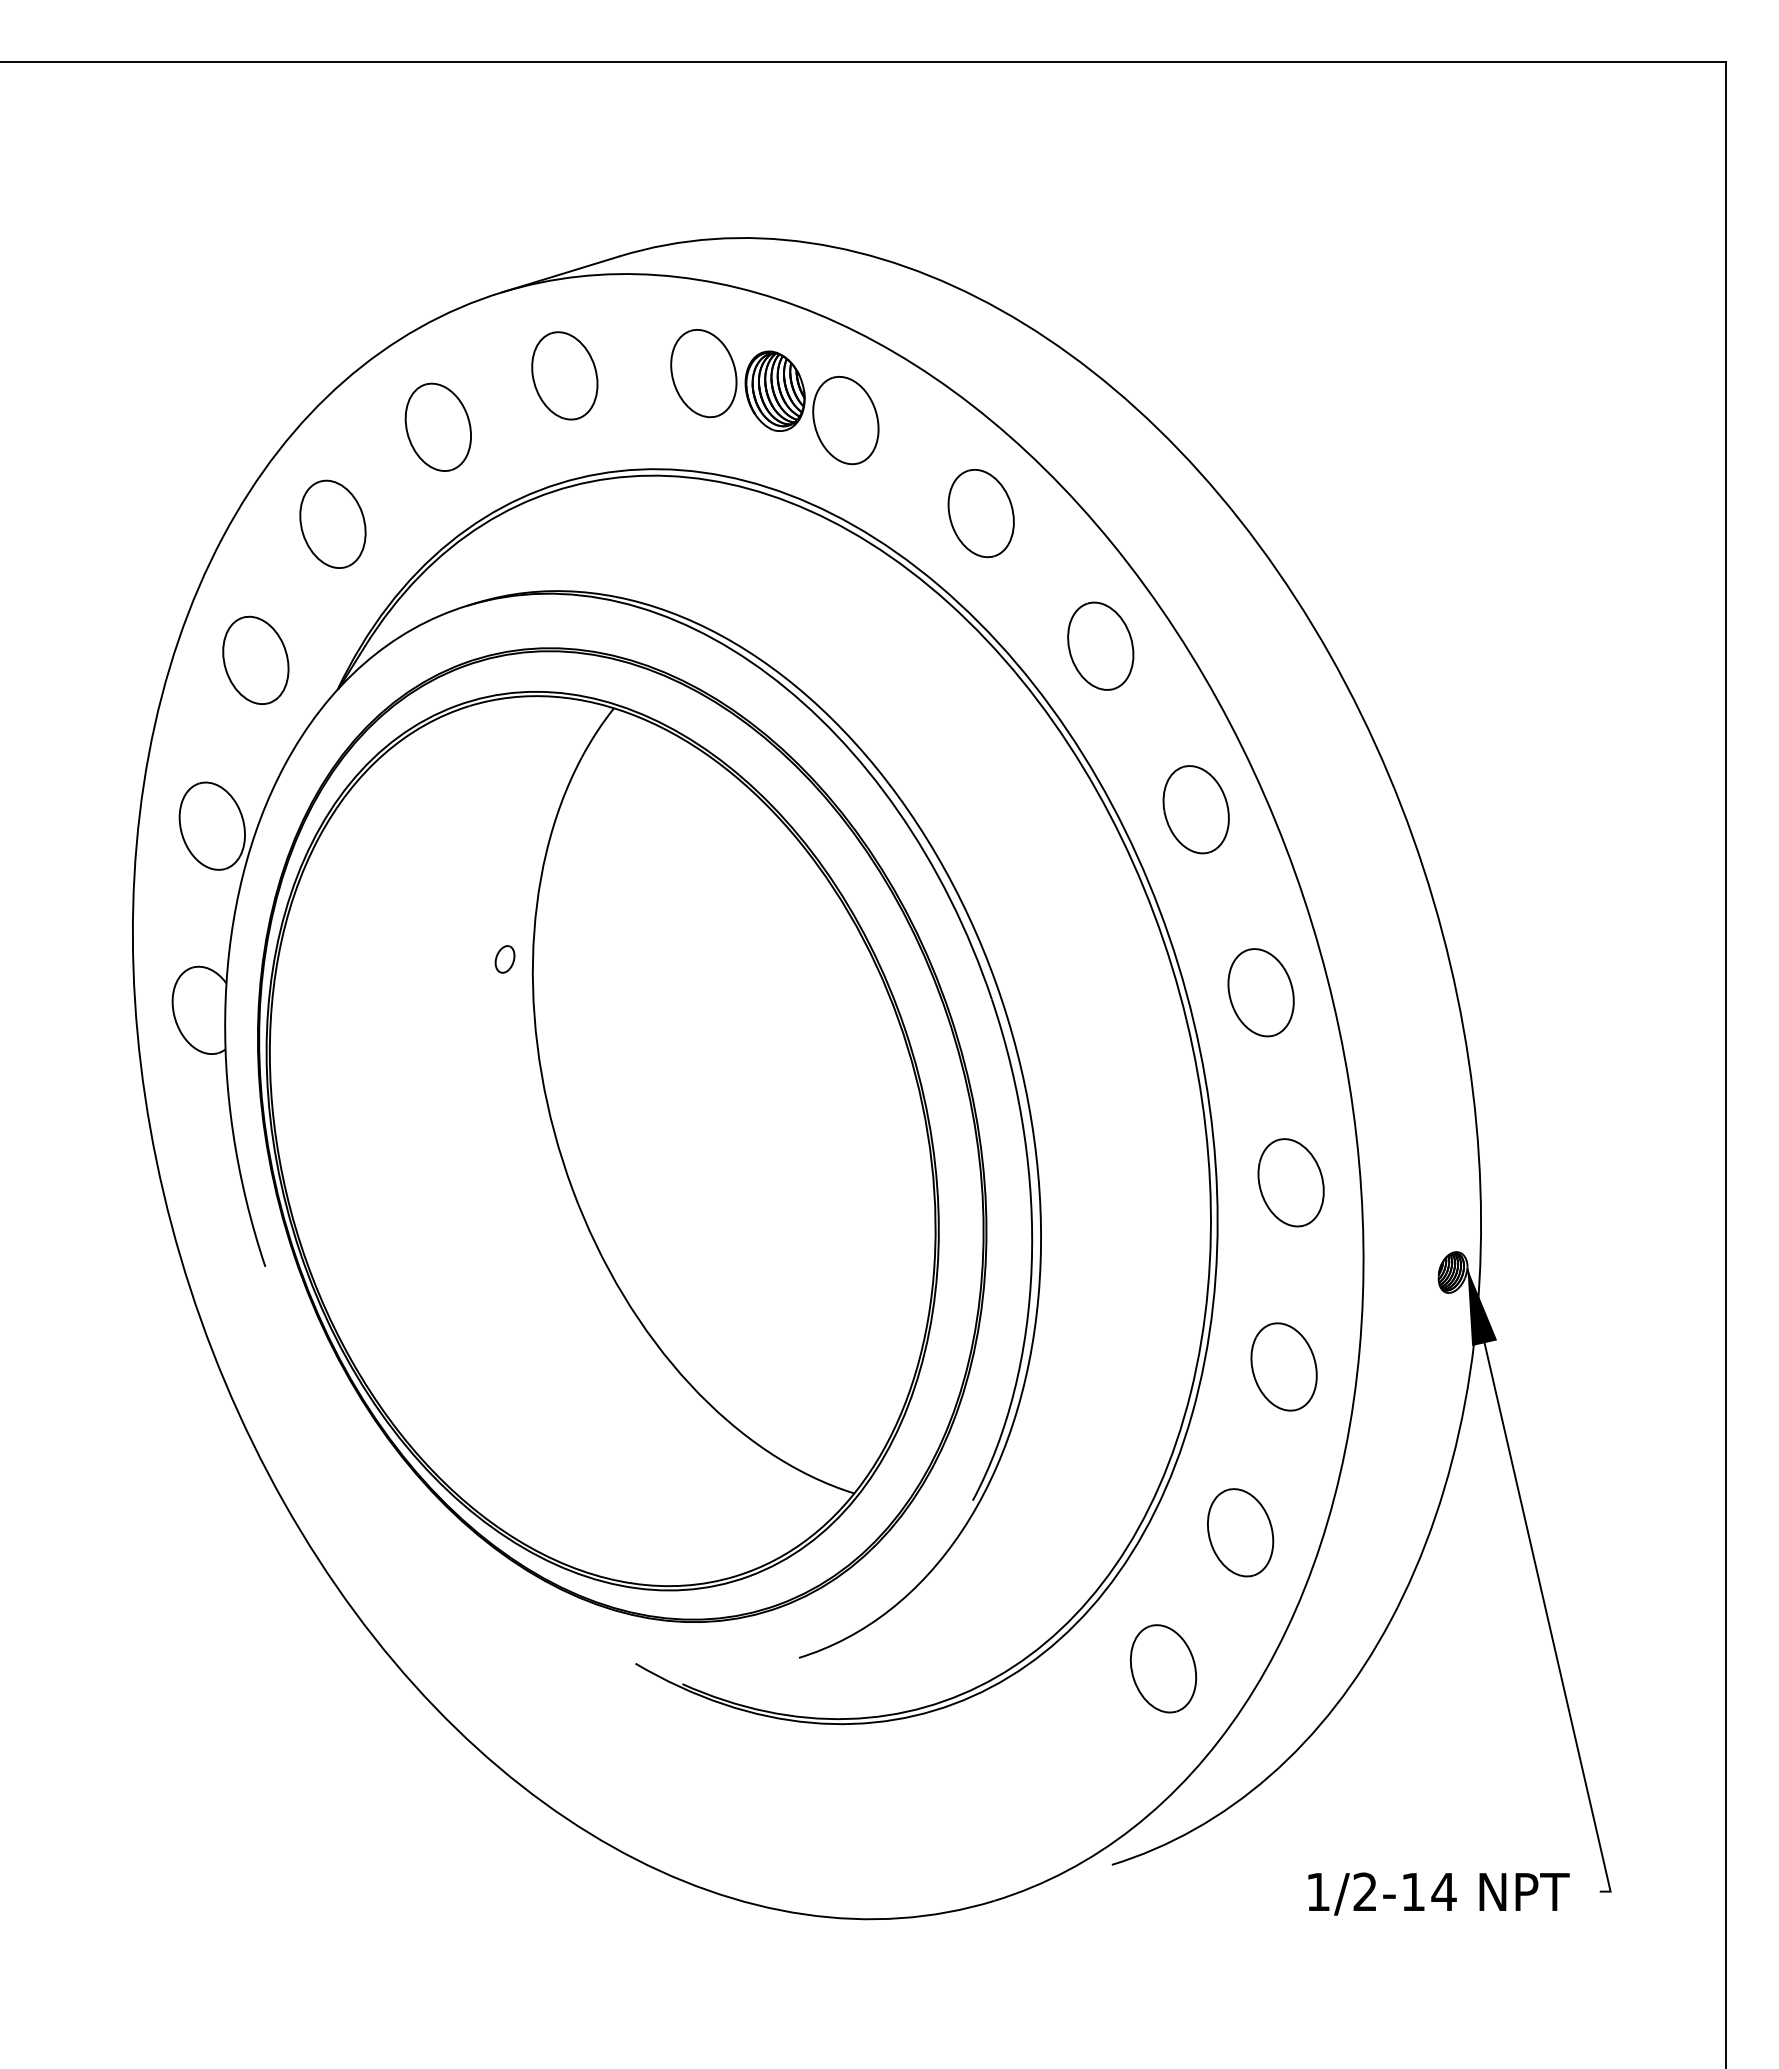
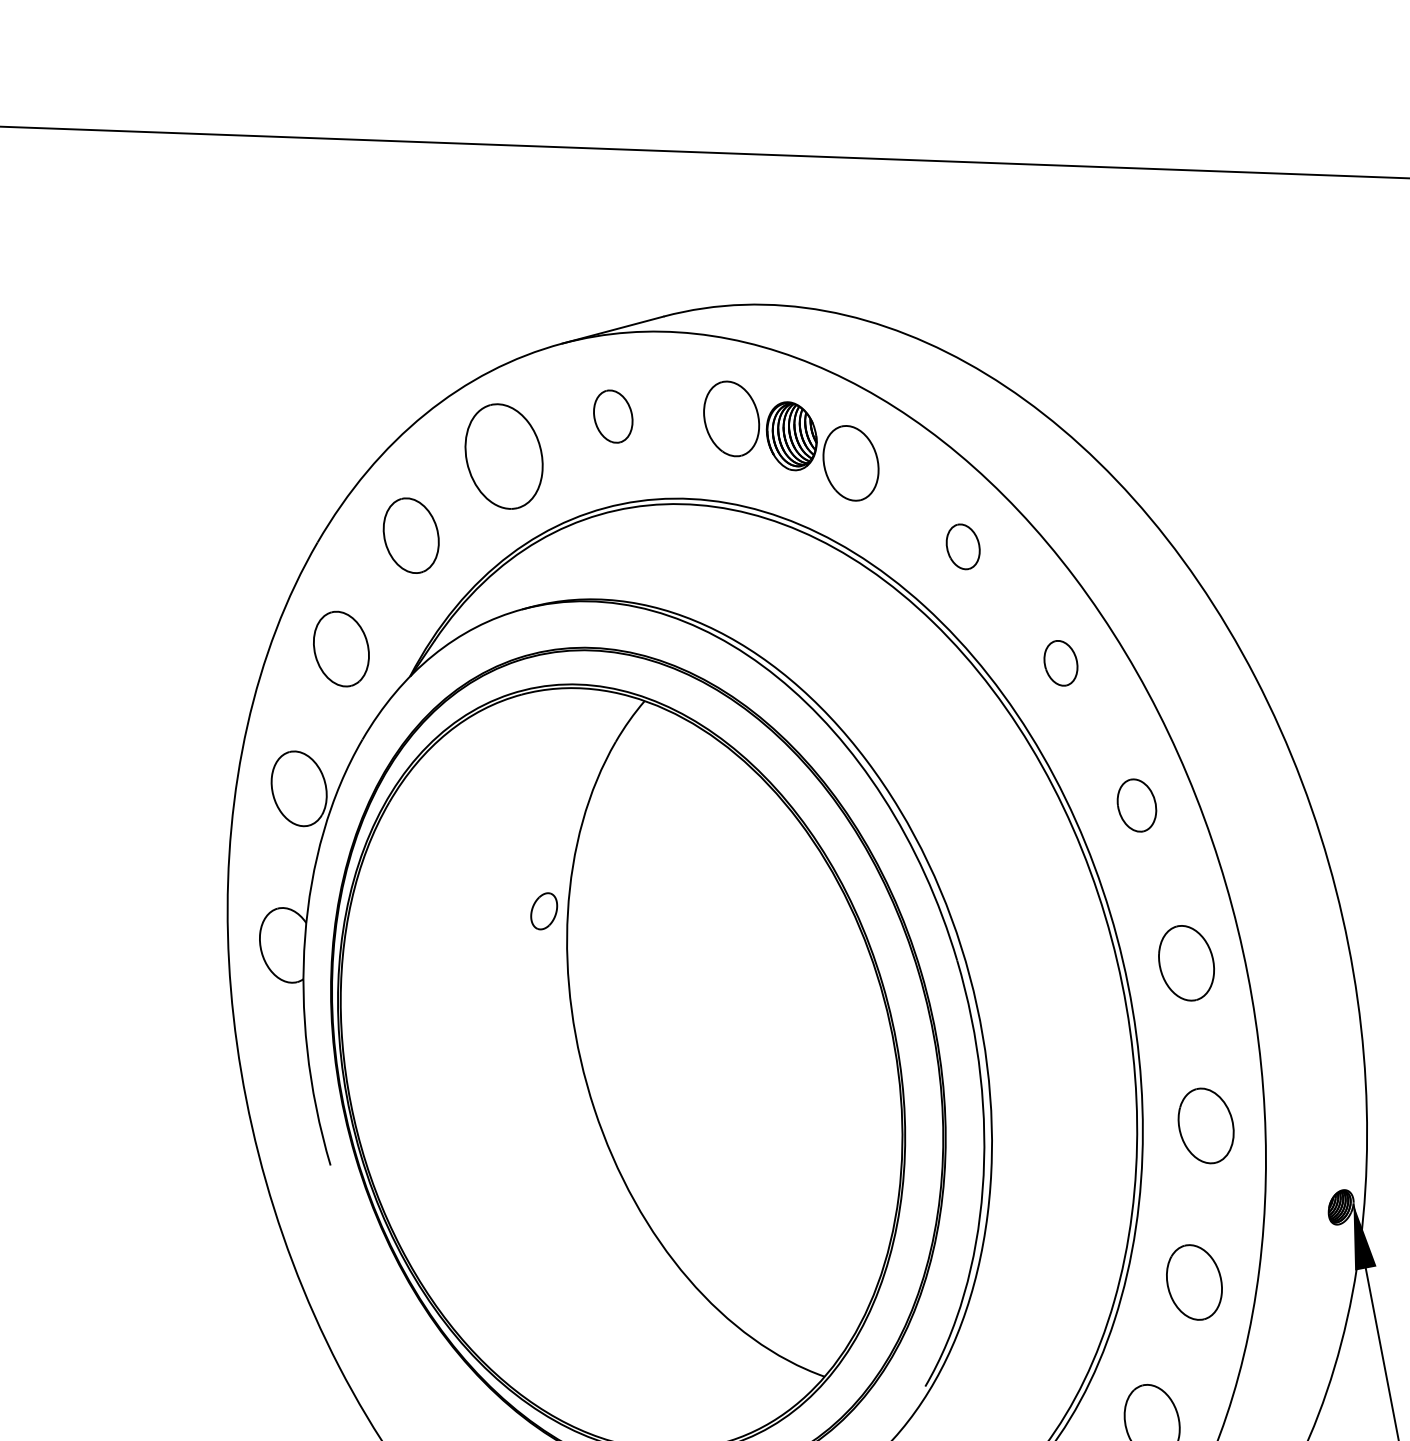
part: (564, 375) -> (612, 416), size x0.7
part: (437, 426) -> (503, 455), size x1.4
part: (980, 513) -> (962, 546), size x0.6
part: (1100, 645) -> (1060, 662), size x0.6
part: (1195, 809) -> (1136, 805), size x0.7
part: (504, 959) -> (543, 911), size x1.6

